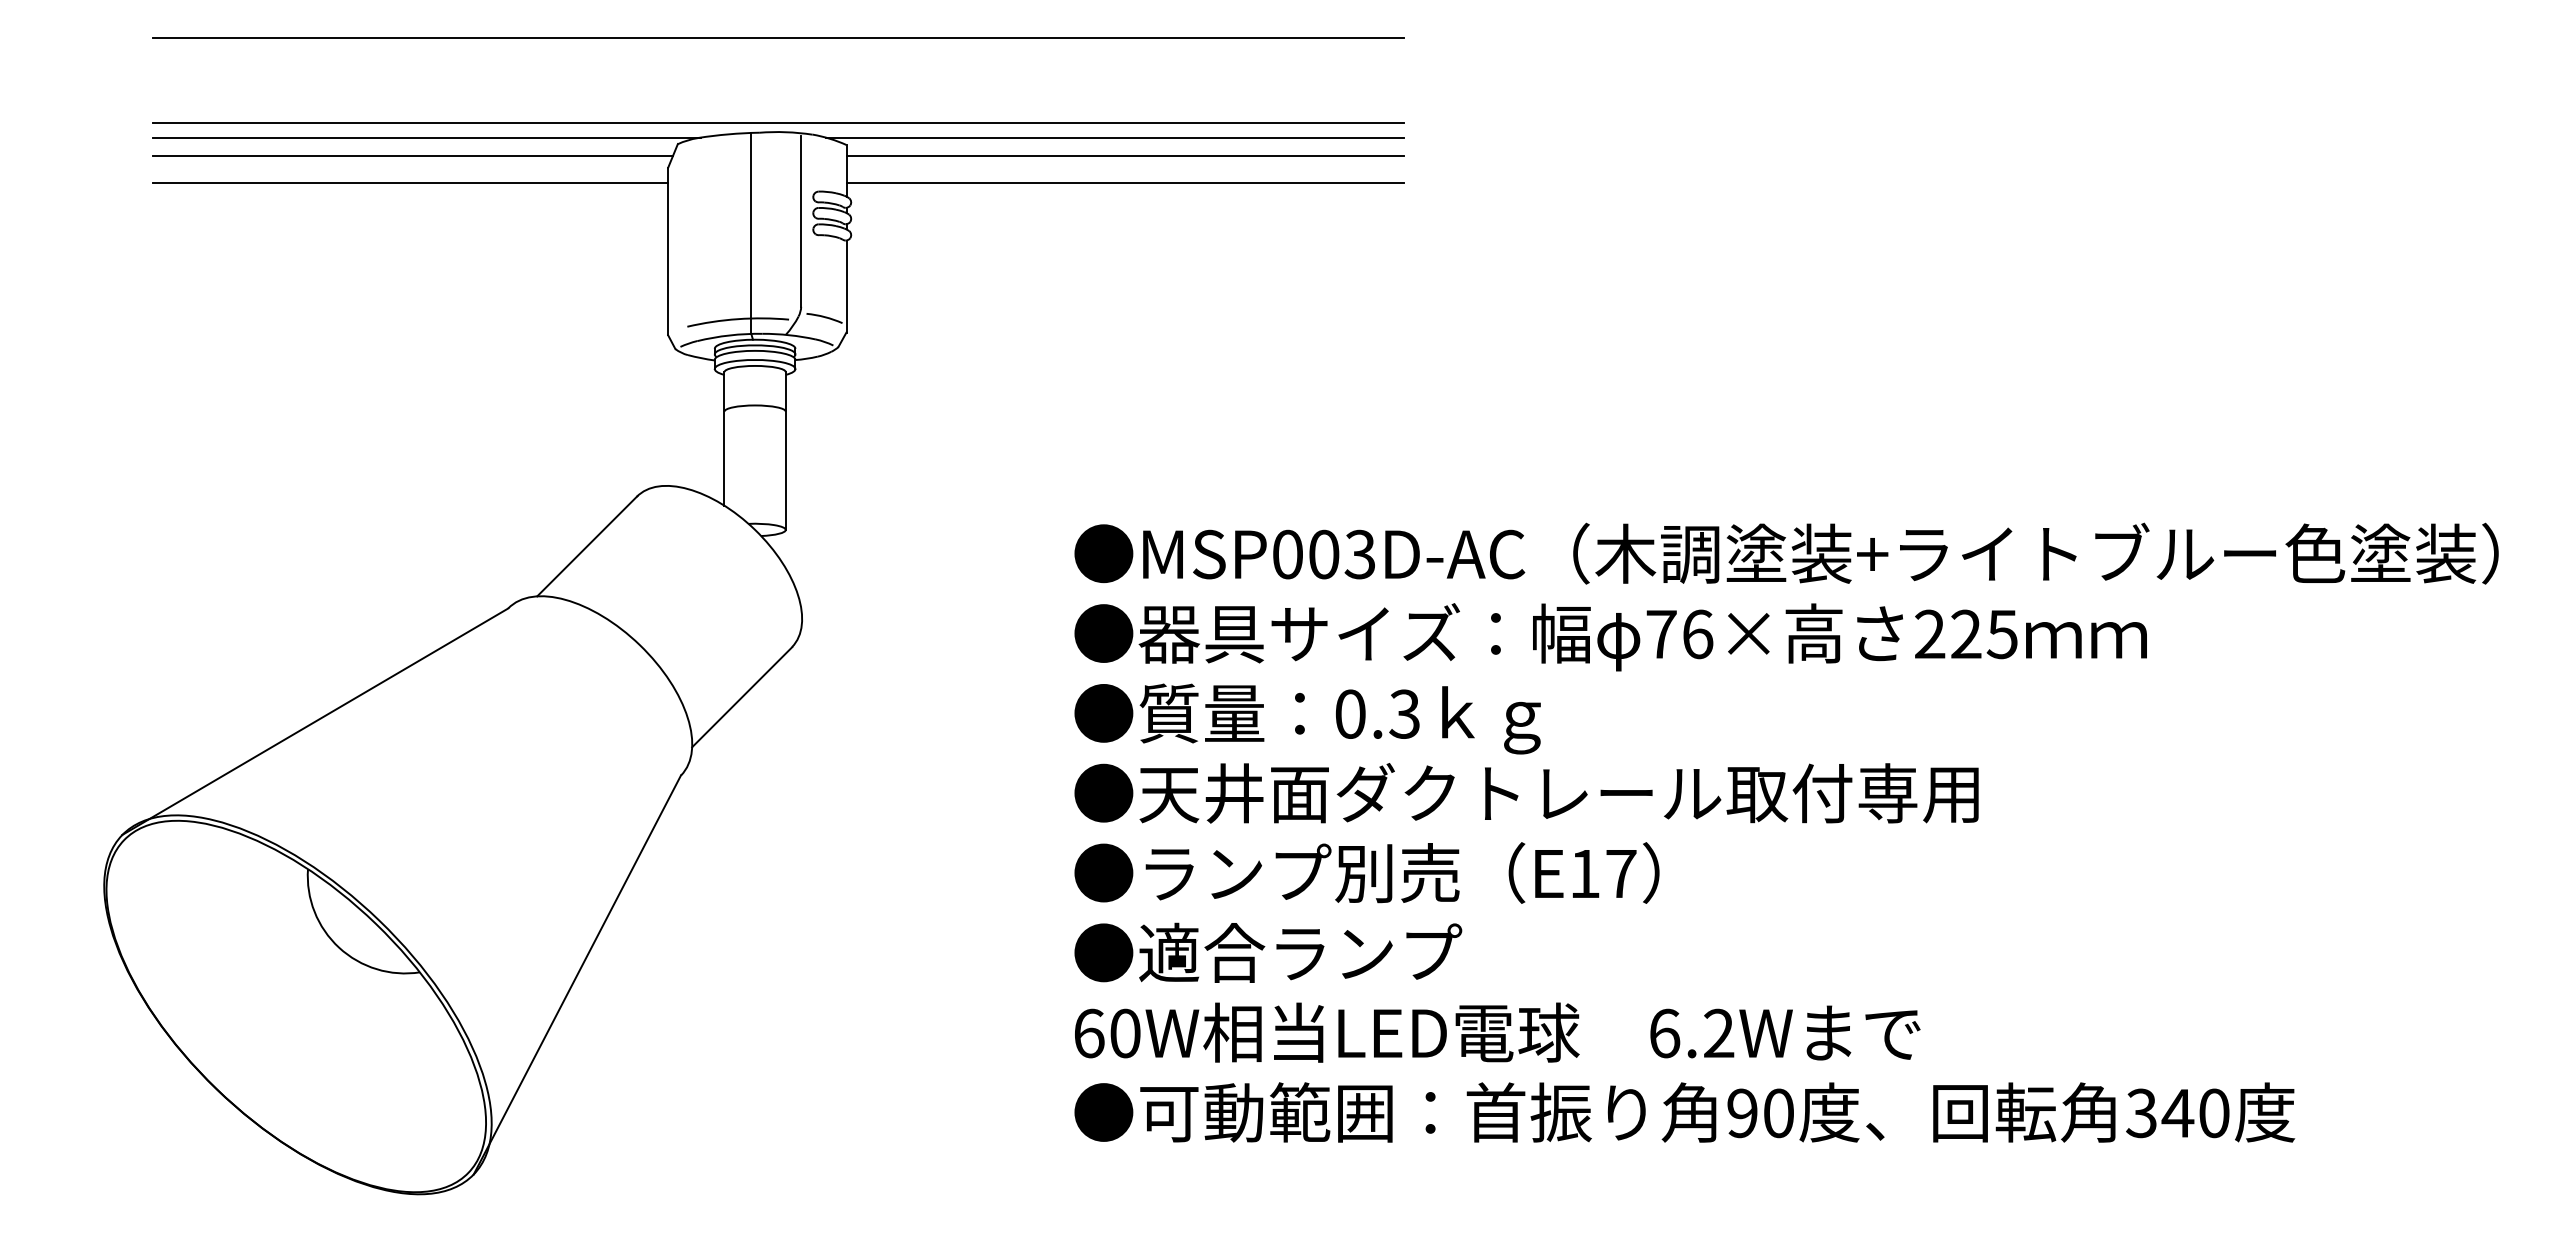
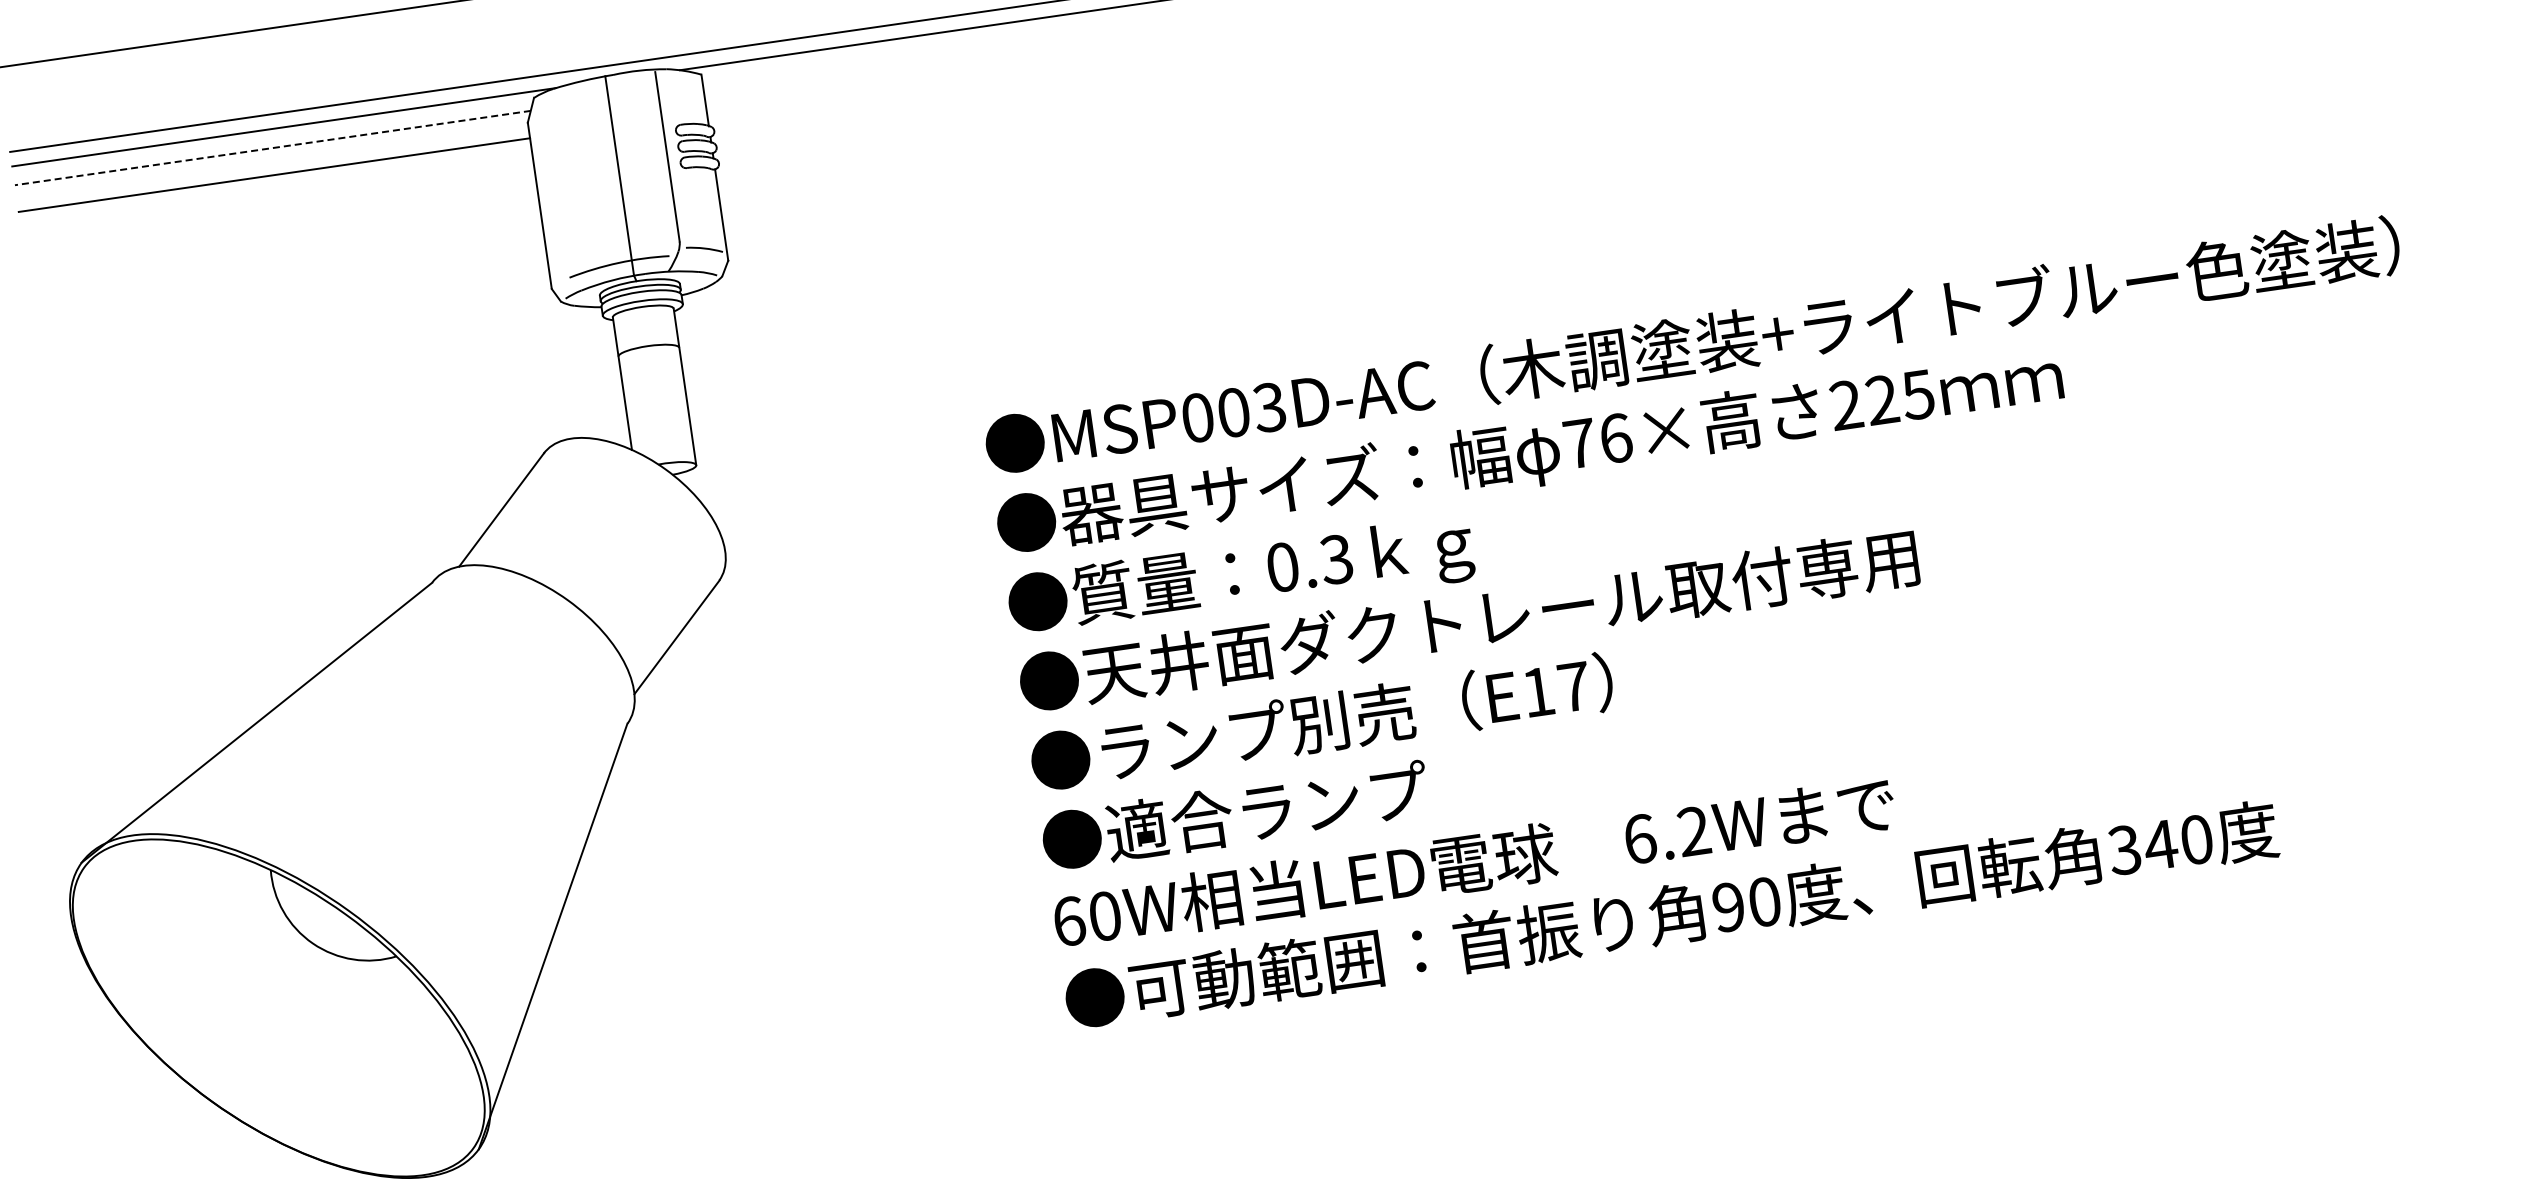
line: (412, 156) -> (272, 148), solid -> dashed
line: (1125, 156) -> (979, 46), removed
line: (1125, 183) -> (983, 72), removed

